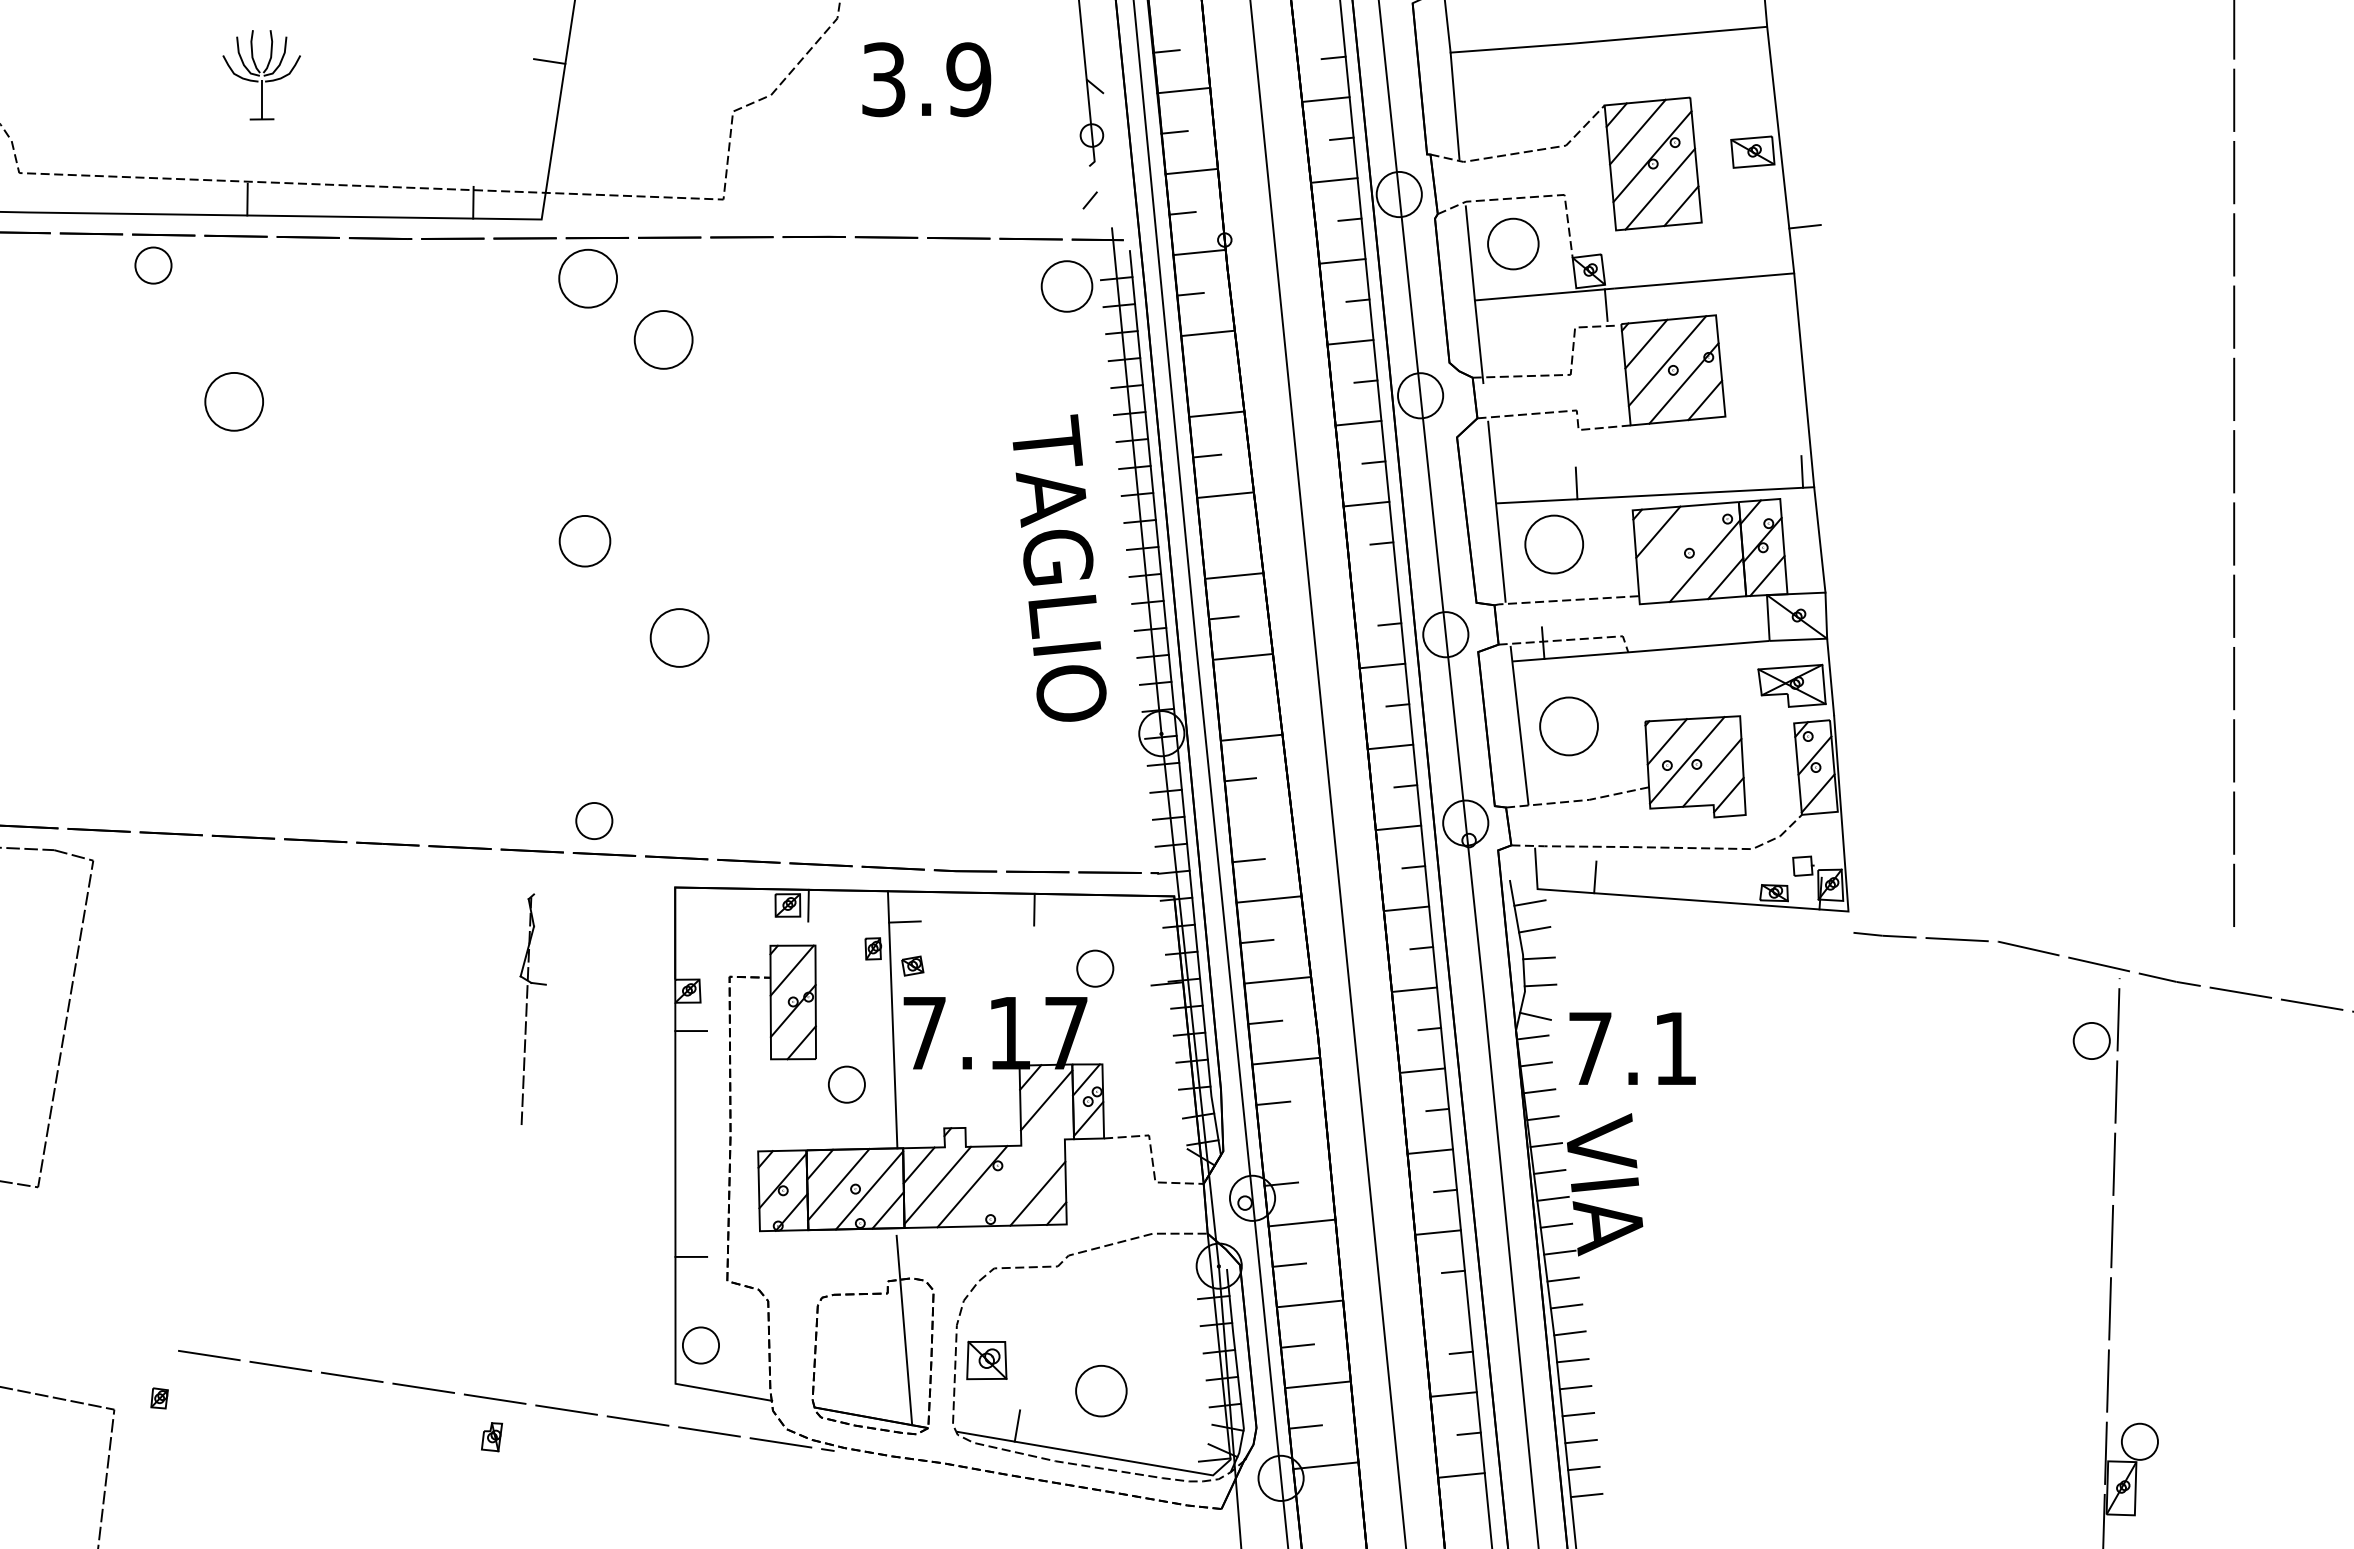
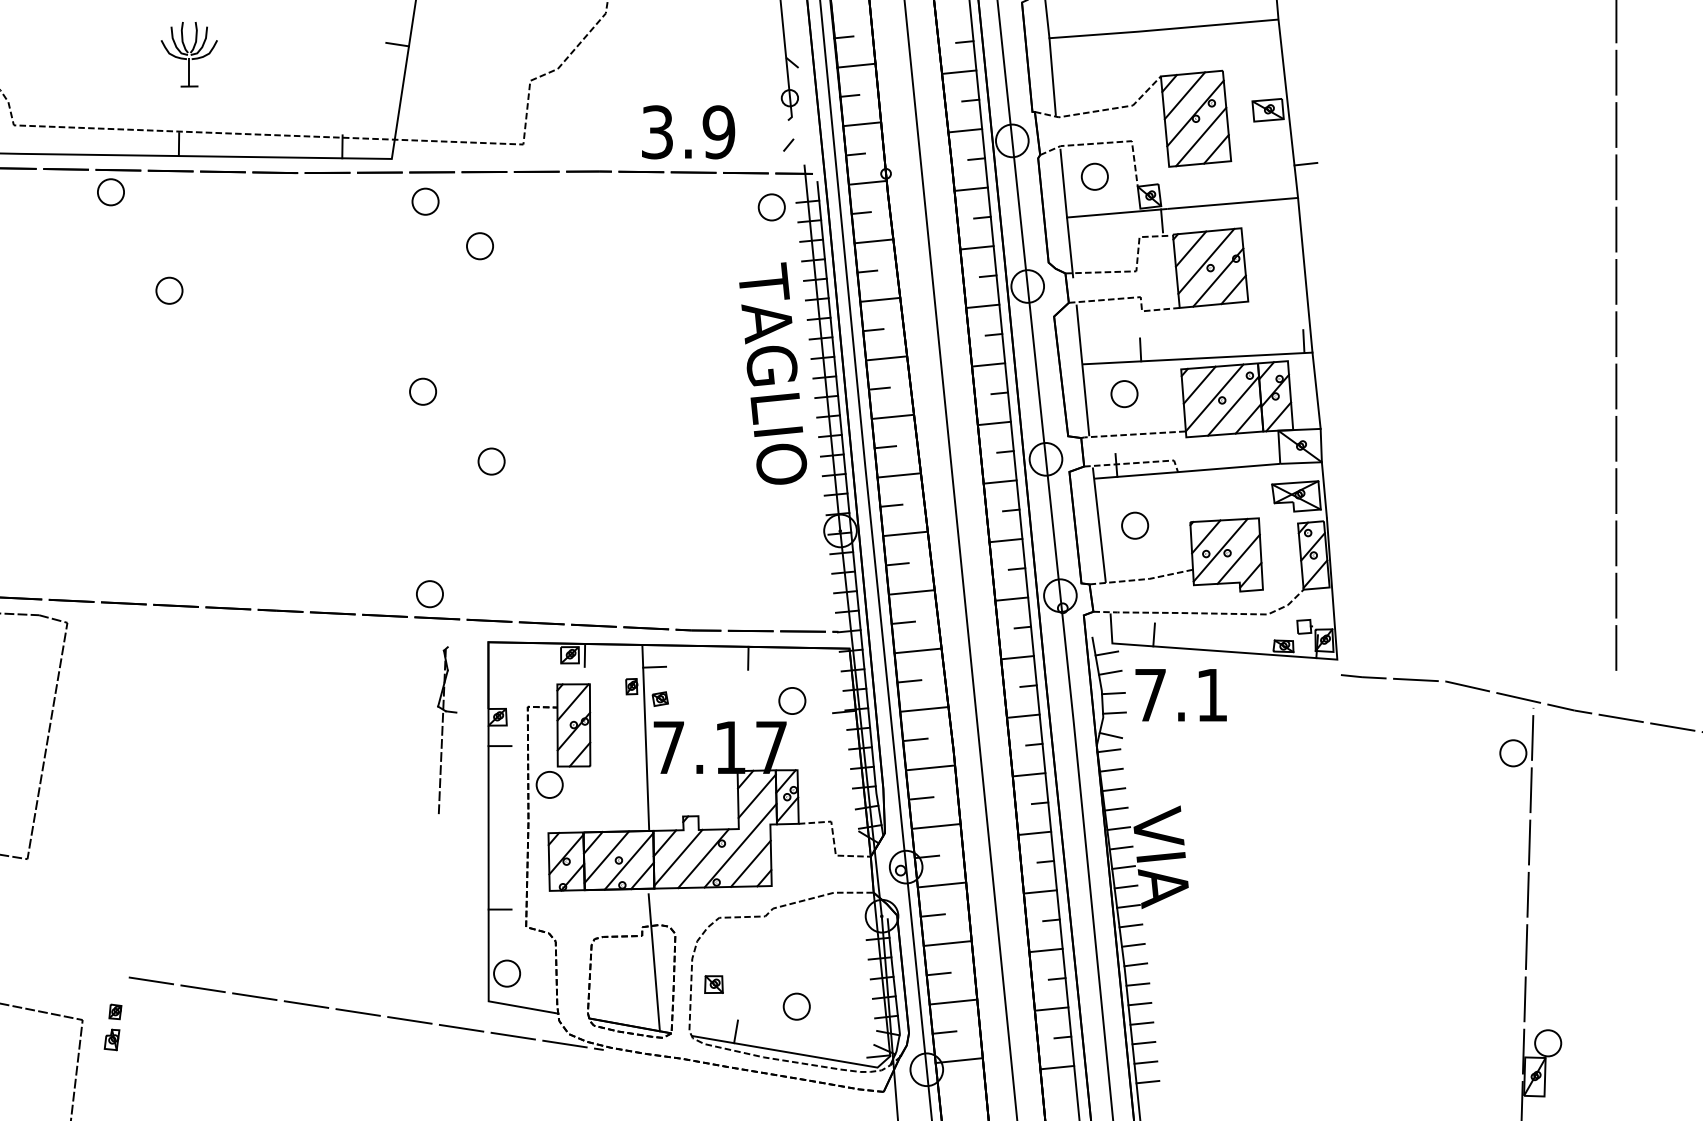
text: (926, 79) -> (688, 132), moved
part: (1513, 244) -> (1094, 177), size x0.71
part: (588, 278) -> (425, 201), size x0.62
part: (1066, 286) -> (771, 207), size x0.71
part: (663, 340) -> (479, 246), size x0.62
line: (1198, 374) -> (867, 271), added
part: (234, 401) -> (169, 290), size x0.62
line: (1215, 536) -> (879, 388), added
part: (584, 541) -> (422, 391), size x0.71
part: (1554, 544) -> (1124, 394), size x0.62
line: (1678, 549) -> (1214, 397), added
text: (1059, 567) -> (773, 373), moved
line: (1374, 584) -> (994, 423), added
part: (679, 637) -> (491, 461), size x0.62
line: (1231, 698) -> (890, 505), added
part: (1568, 726) -> (1134, 525), size x0.62
line: (1260, 818) -> (911, 592), added
part: (532, 1008) -> (446, 729), moved
text: (1632, 1048) -> (1181, 695), moved
part: (846, 1084) -> (549, 784), moved
line: (1293, 1141) -> (935, 826), added
line: (1023, 1168) -> (740, 845), added
line: (1445, 1313) -> (1045, 950), added
part: (986, 1360) -> (713, 984), size x0.62
part: (1101, 1391) -> (796, 1006), size x0.71
part: (492, 1437) -> (112, 1040), moved

